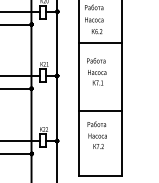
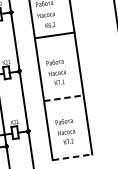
text: (96, 71) -> (56, 72), moved
line: (100, 111) -> (64, 98), solid -> dashed
text: (96, 134) -> (65, 130), moved
line: (100, 175) -> (72, 156), solid -> dashed

